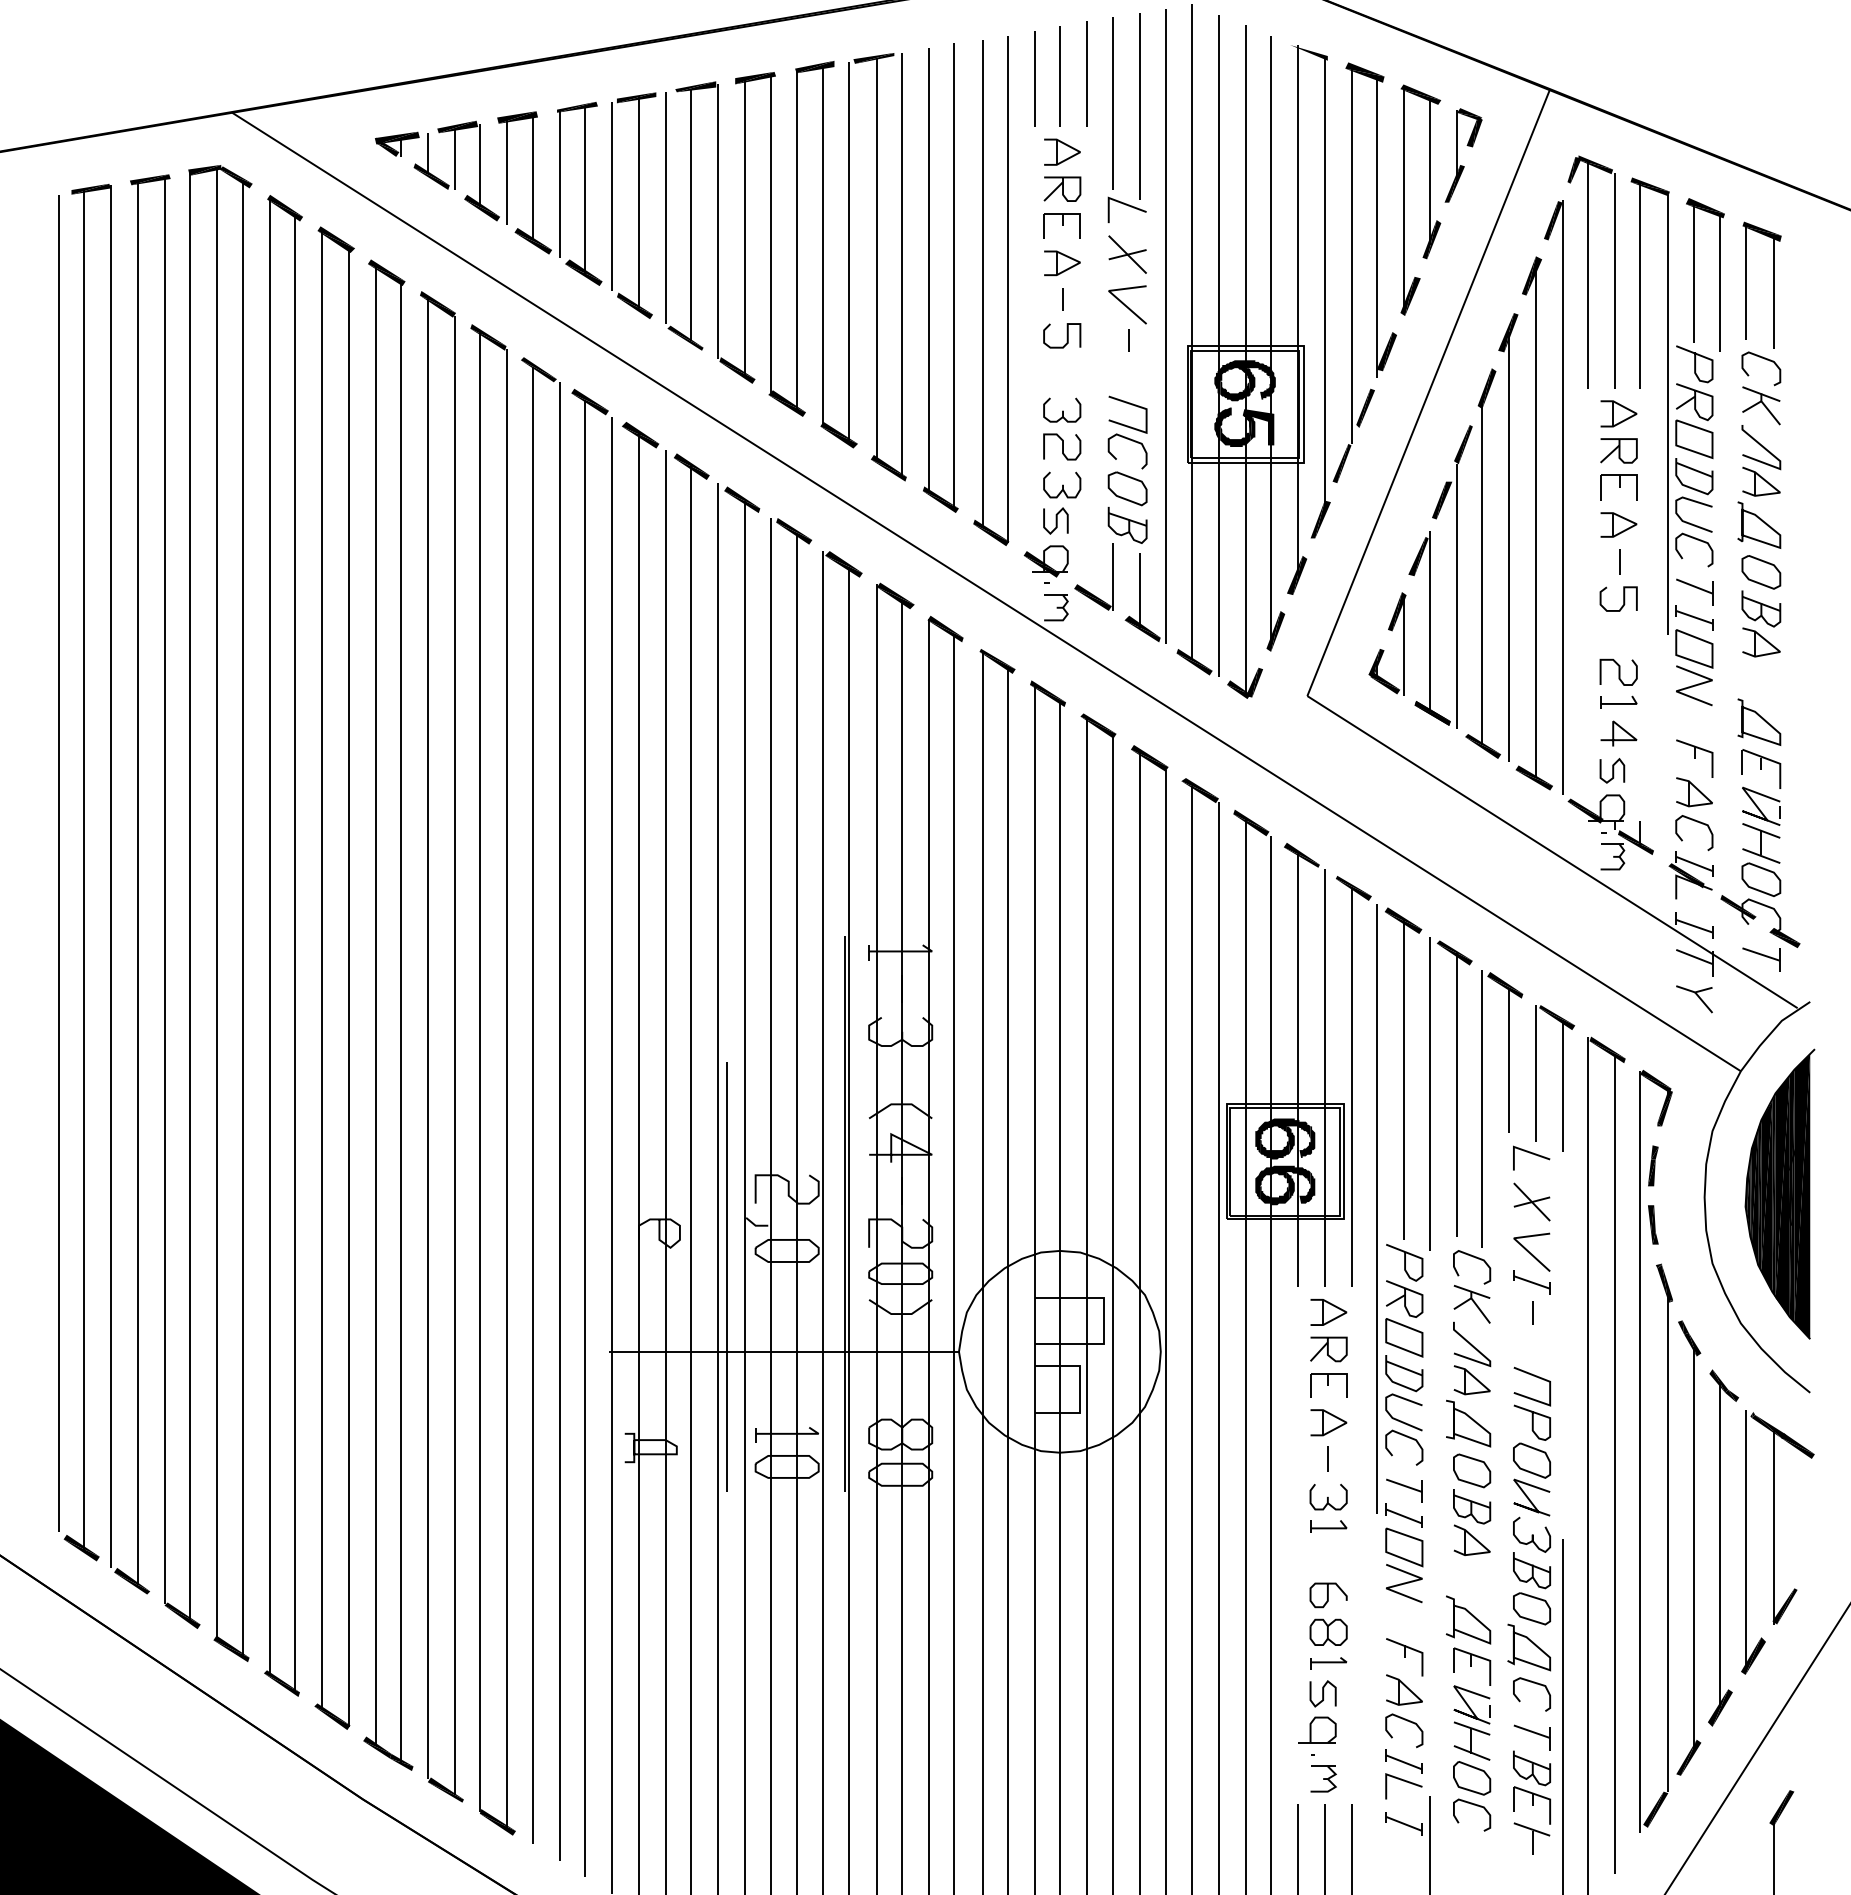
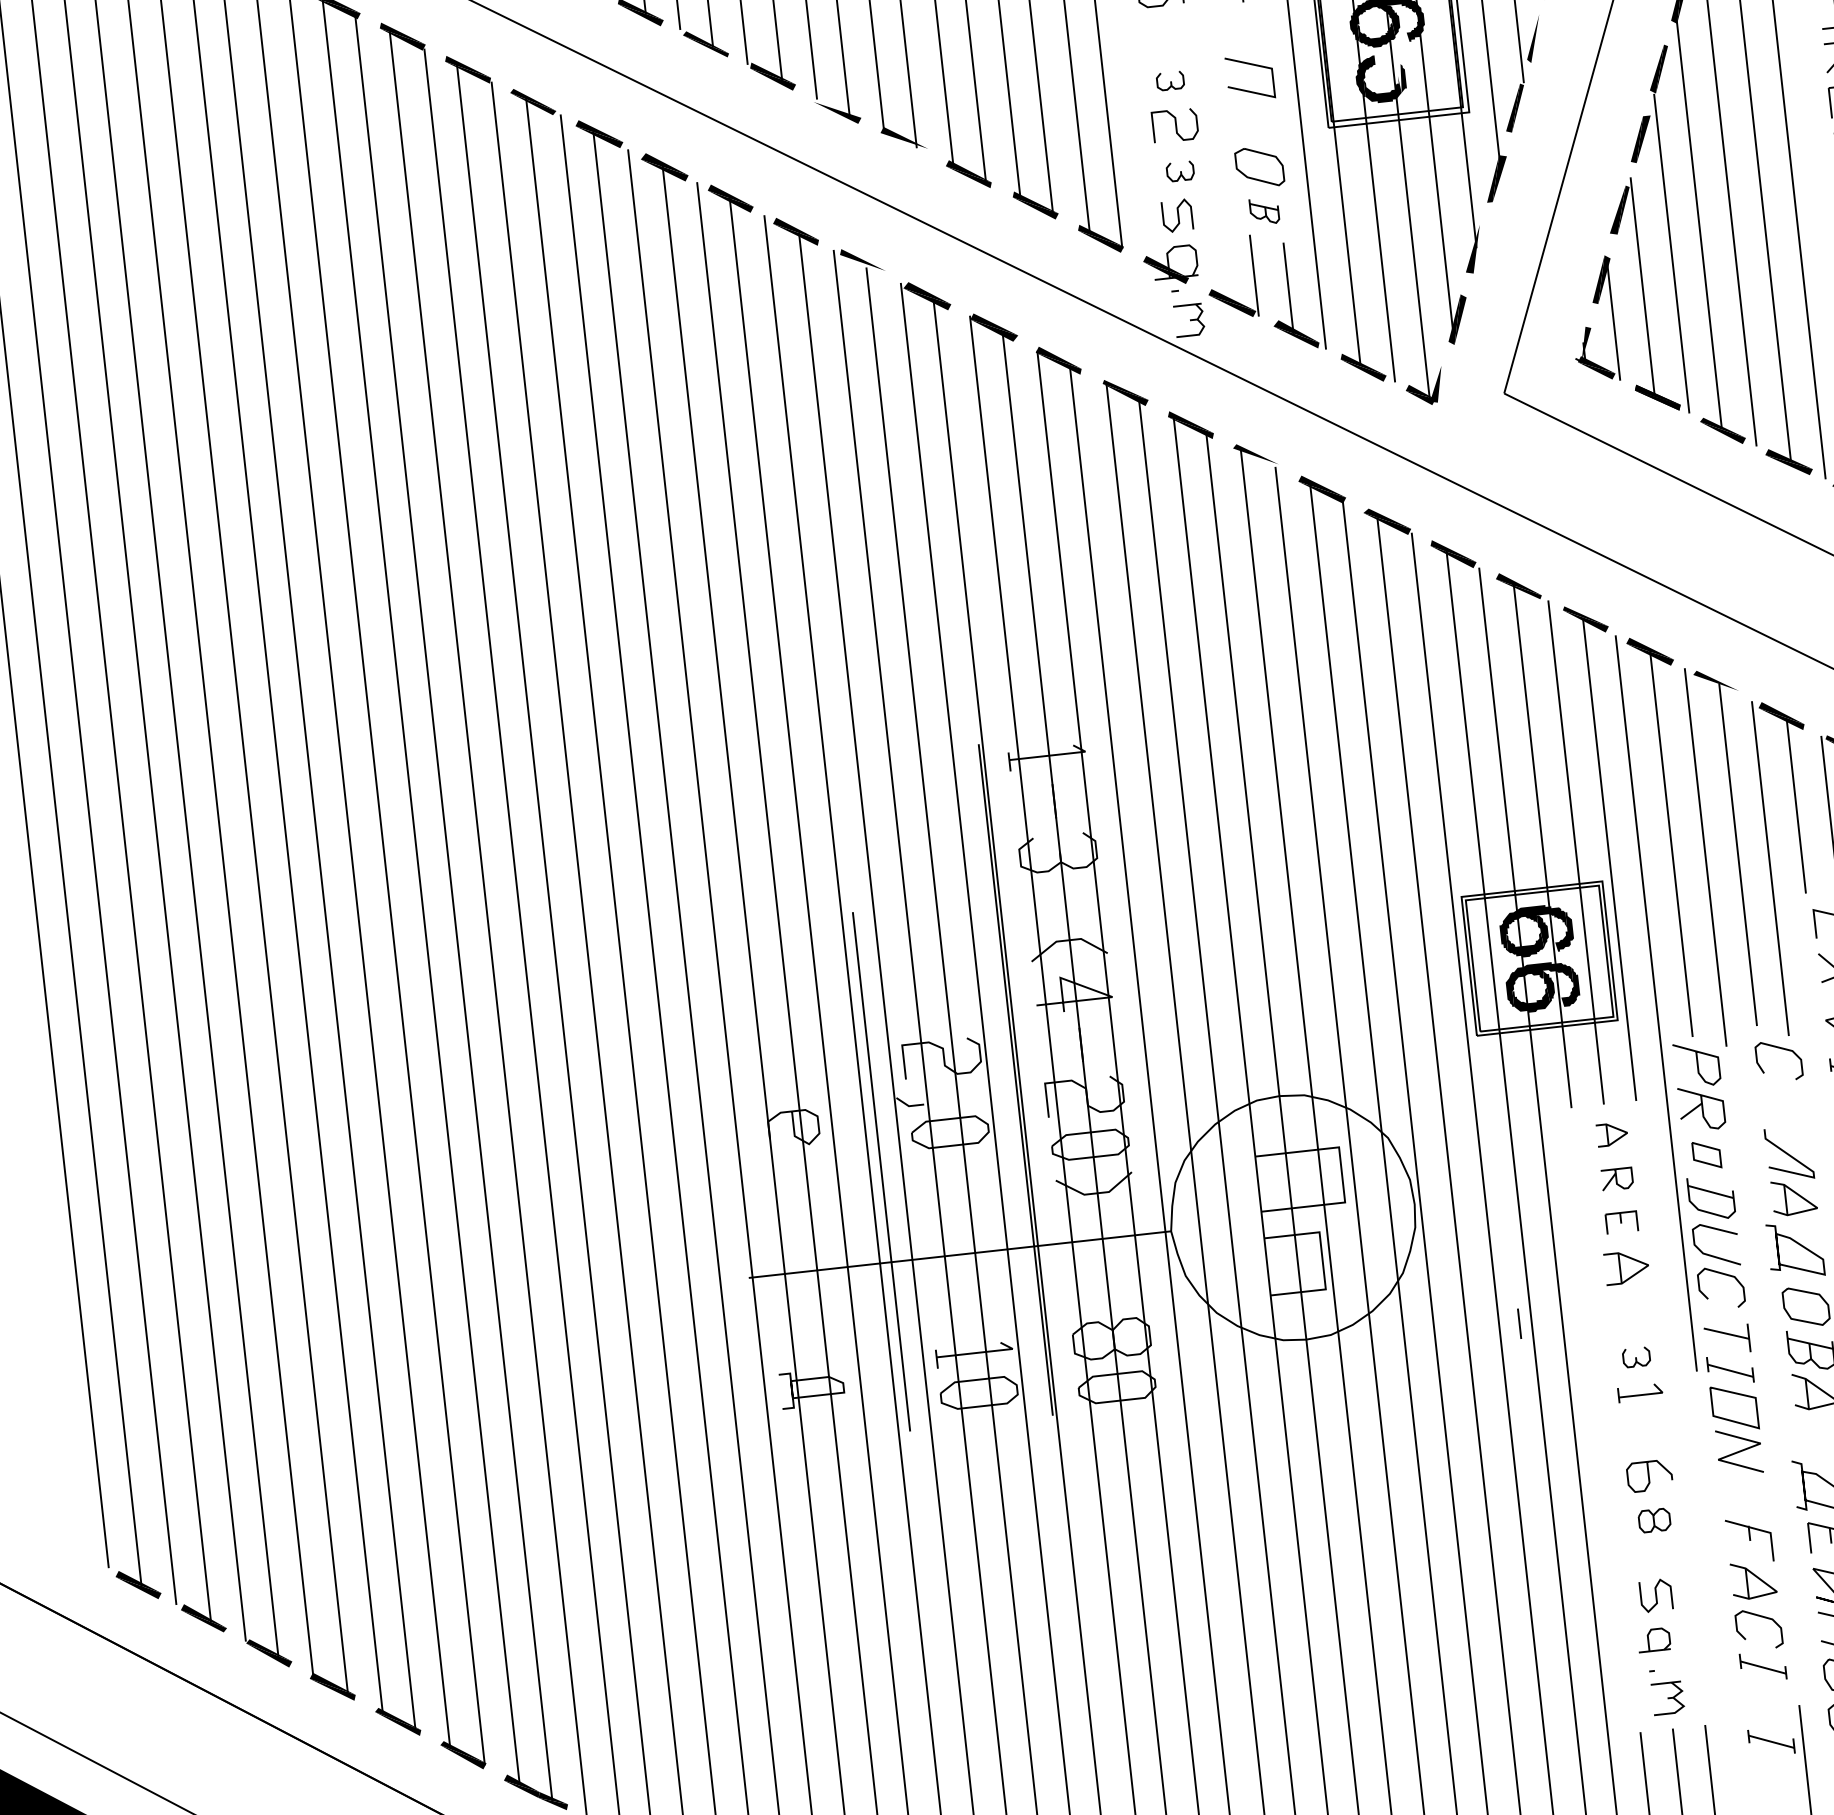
fill: (787, 401) -> (837, 107), removed
fill: (1367, 408) -> (1538, 38), removed
part: (1062, 409) -> (1170, 80), size x0.6
fill: (1258, 427) -> (1409, 75), removed
fill: (839, 437) -> (905, 143), removed
curve: (1129, 440) -> (1255, 108), removed
part: (1062, 484) -> (1180, 170), size x0.6
part: (1127, 524) -> (1264, 210), size x0.6
fill: (794, 533) -> (863, 265), removed
fill: (1300, 575) -> (1479, 248), removed
fill: (1373, 662) -> (1579, 344), removed
fill: (1257, 682) -> (1442, 383), removed
fill: (1098, 727) -> (1256, 459), removed
fill: (1454, 954) -> (1716, 685), removed
part: (1471, 1304) -> (1783, 1105), removed
part: (1328, 1312) -> (1611, 1134), size x0.7
part: (1404, 1337) -> (1706, 1154), size x0.6
part: (1328, 1349) -> (1616, 1179), size x0.7
part: (1328, 1385) -> (1621, 1222), size x0.7
line: (1327, 1458) -> (1519, 1323), moved
part: (1328, 1496) -> (1636, 1356), size x0.6
part: (1328, 1631) -> (1654, 1519), size x0.7
part: (1328, 1663) -> (1658, 1558), removed
part: (1317, 1729) -> (1654, 1639), size x0.7
line: (1403, 1781) -> (1764, 1690), removed

